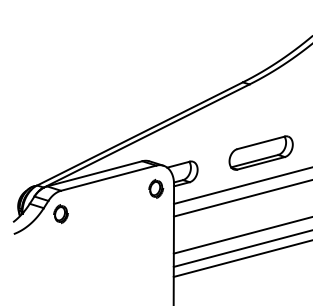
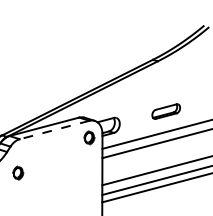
part: (260, 152) -> (165, 111), size x0.6
line: (108, 178) -> (54, 130), solid -> dashed
part: (60, 214) -> (17, 173), moved

